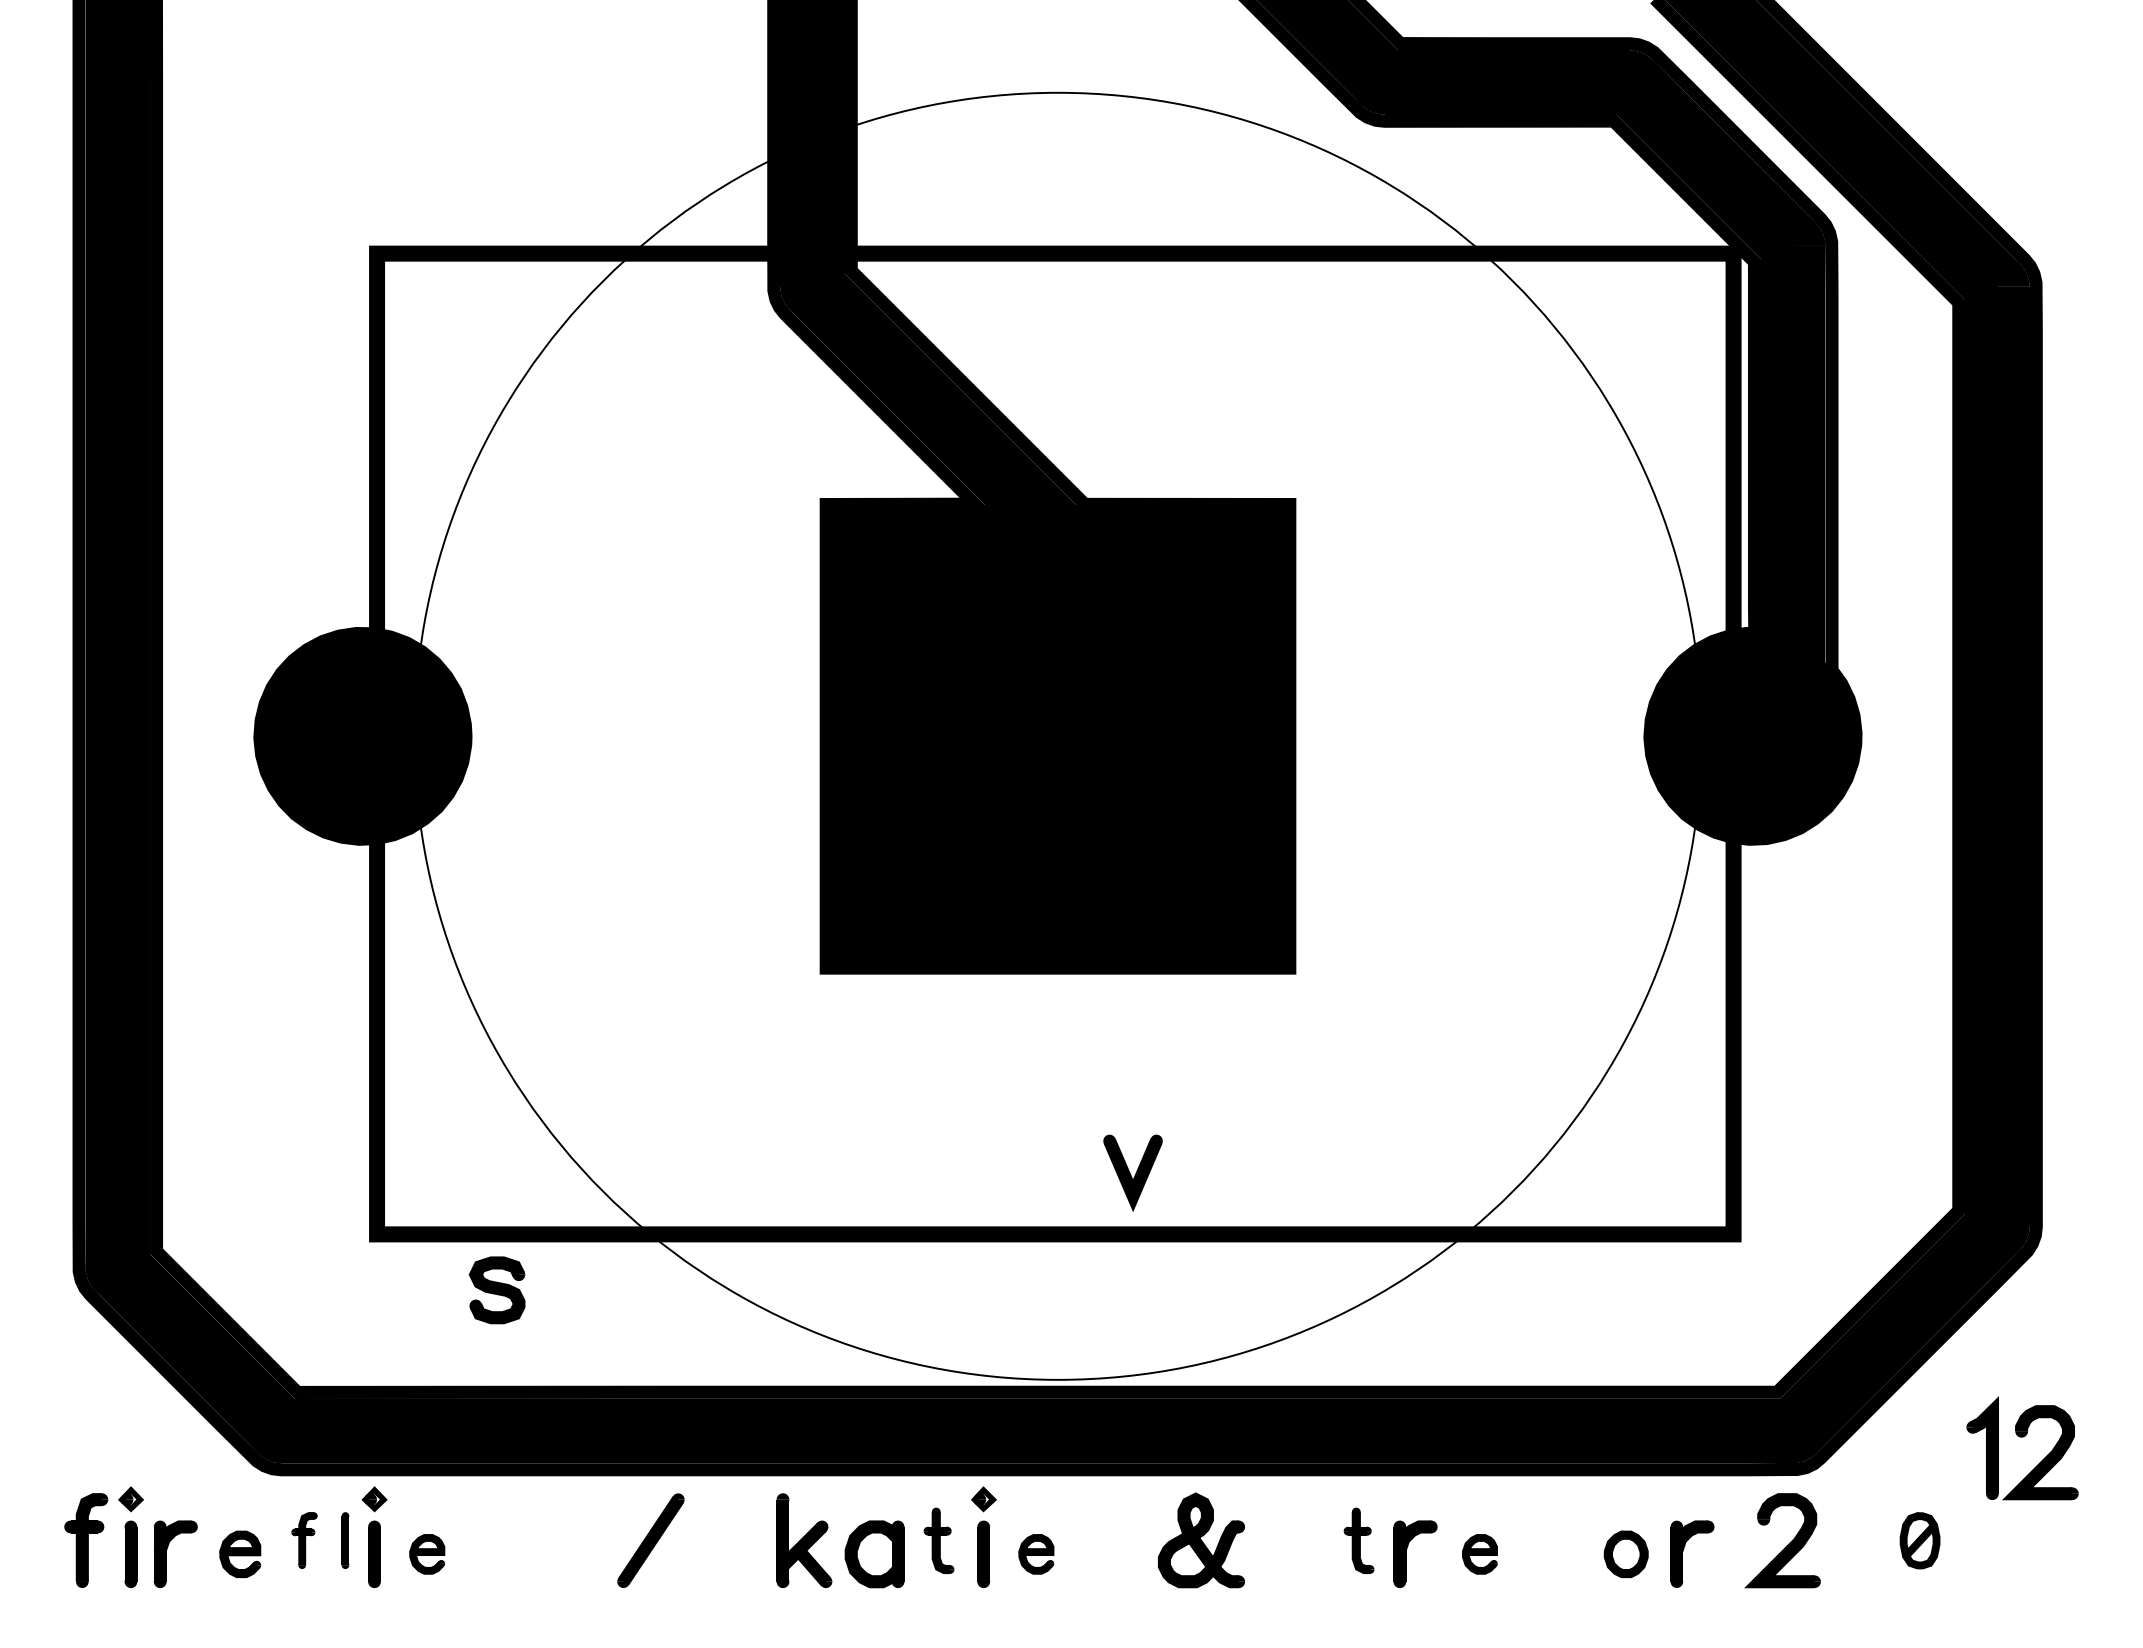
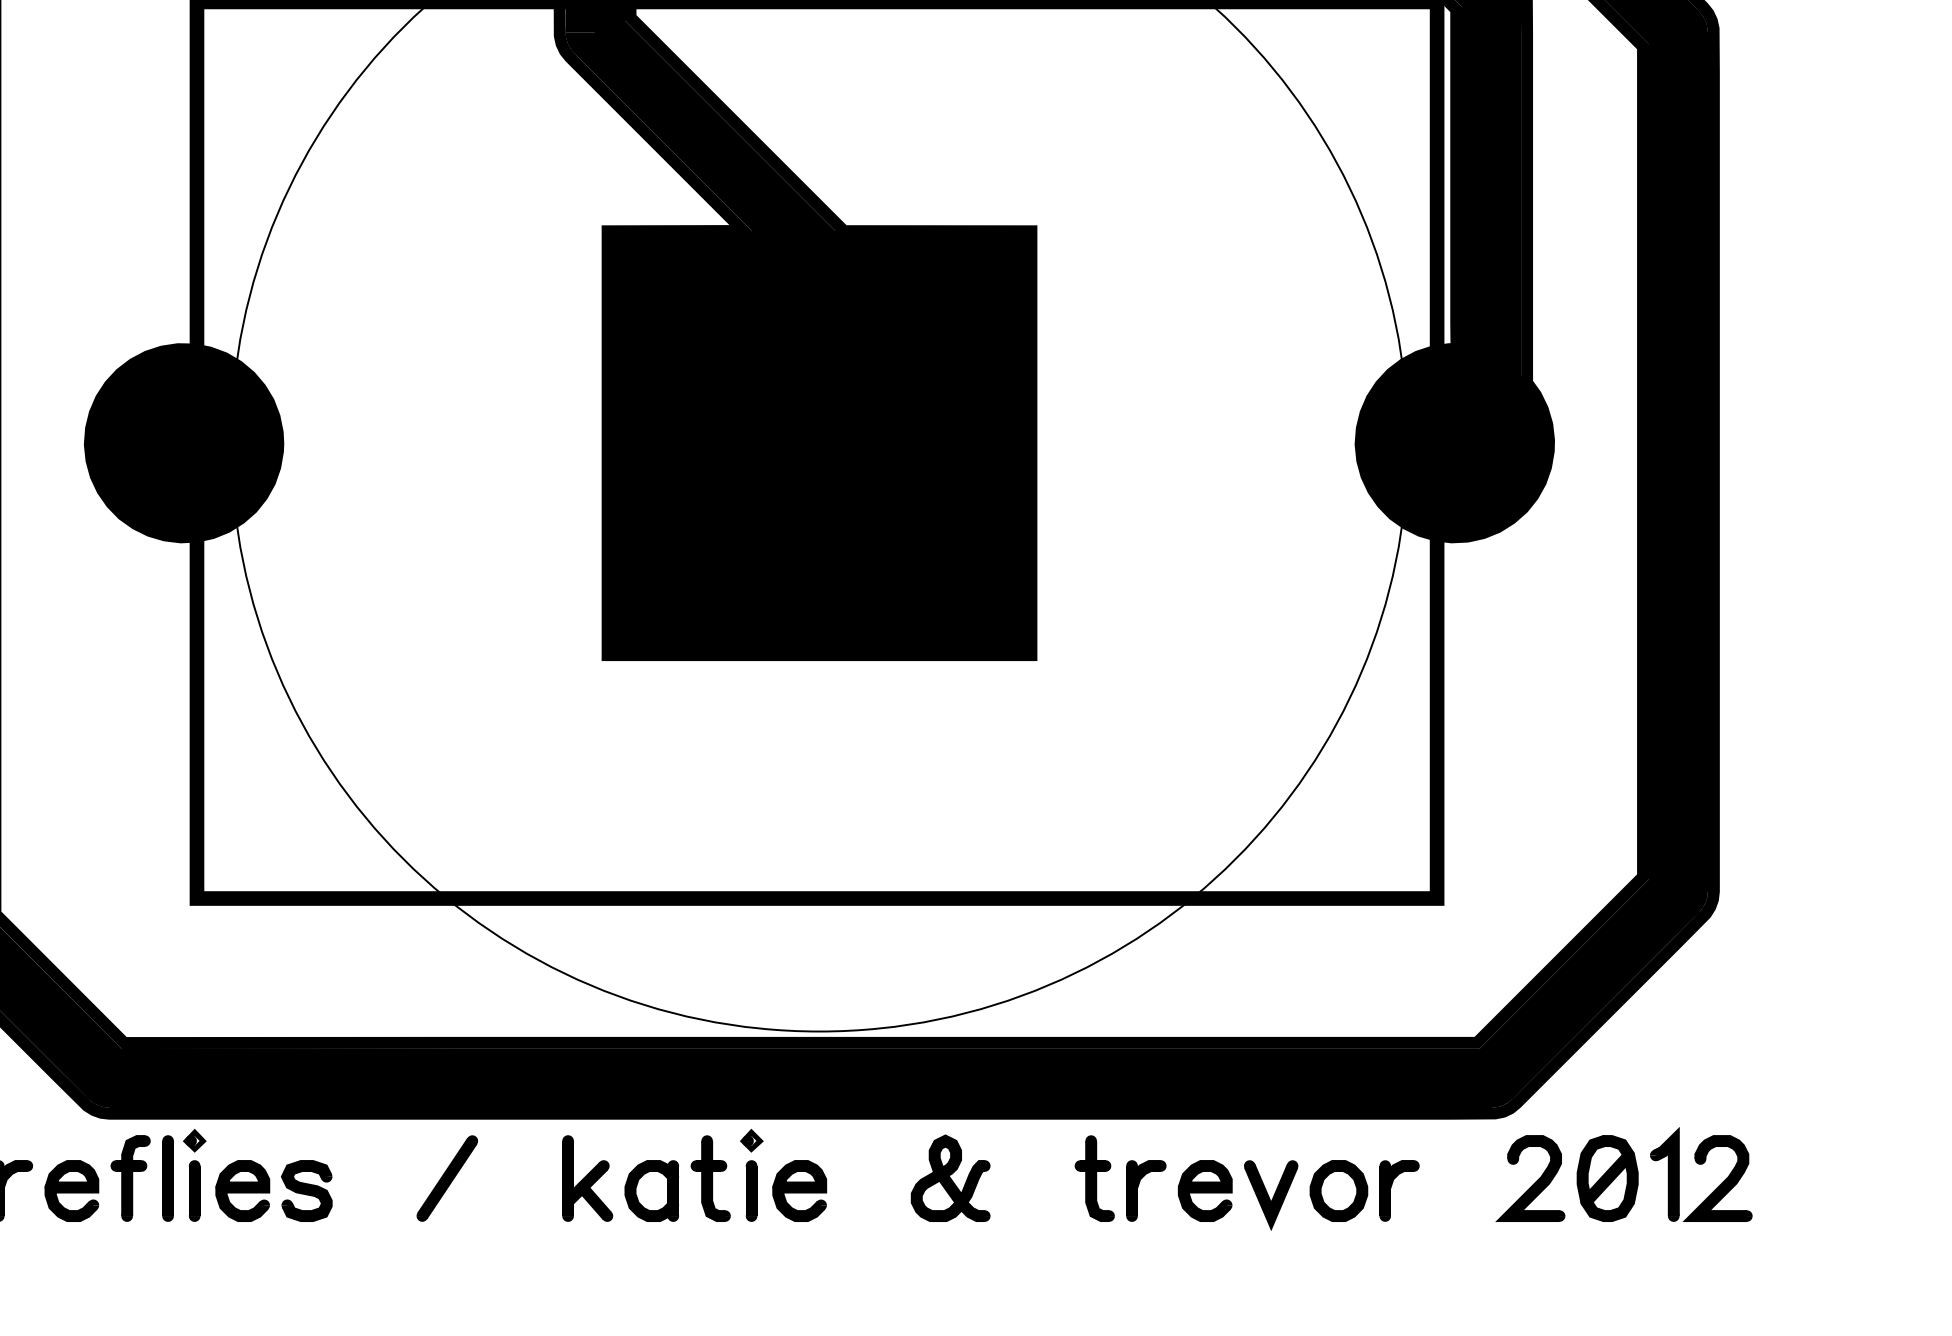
part: (1132, 1172) -> (1270, 1194), moved
part: (496, 1290) -> (306, 1191), moved
part: (2022, 1437) -> (1701, 1164), moved
part: (304, 1540) -> (130, 1178), size x1.67
part: (345, 1540) -> (168, 1178), size x1.67
part: (938, 1540) -> (710, 1178), size x1.43
part: (1358, 1540) -> (1094, 1178), size x1.43
part: (1919, 1540) -> (1607, 1178), size x1.67
part: (1787, 1544) -> (1534, 1182), moved
part: (240, 1554) -> (72, 1191), size x1.43
part: (427, 1554) -> (243, 1191), size x1.67
part: (1036, 1554) -> (799, 1191), size x1.67
part: (1479, 1554) -> (1204, 1191), size x1.67
part: (1626, 1554) -> (1339, 1191), size x1.43

